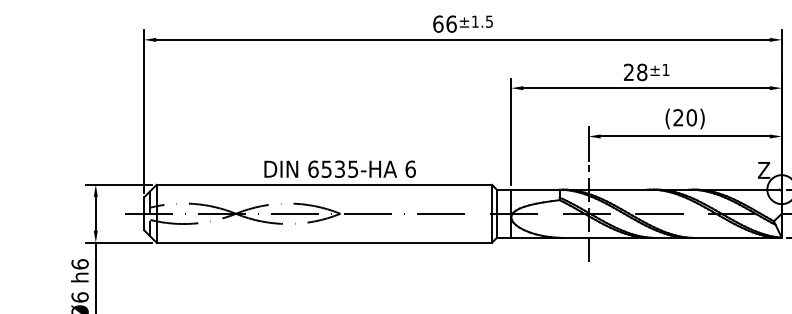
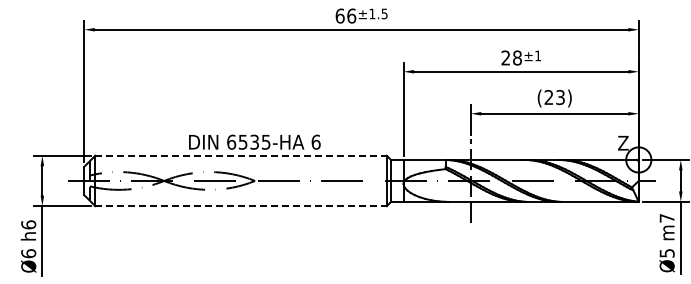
text: (691, 117) -> (560, 97), (20) -> (23)
line: (324, 184) -> (241, 155), solid -> dashed
line: (324, 243) -> (241, 206), solid -> dashed

